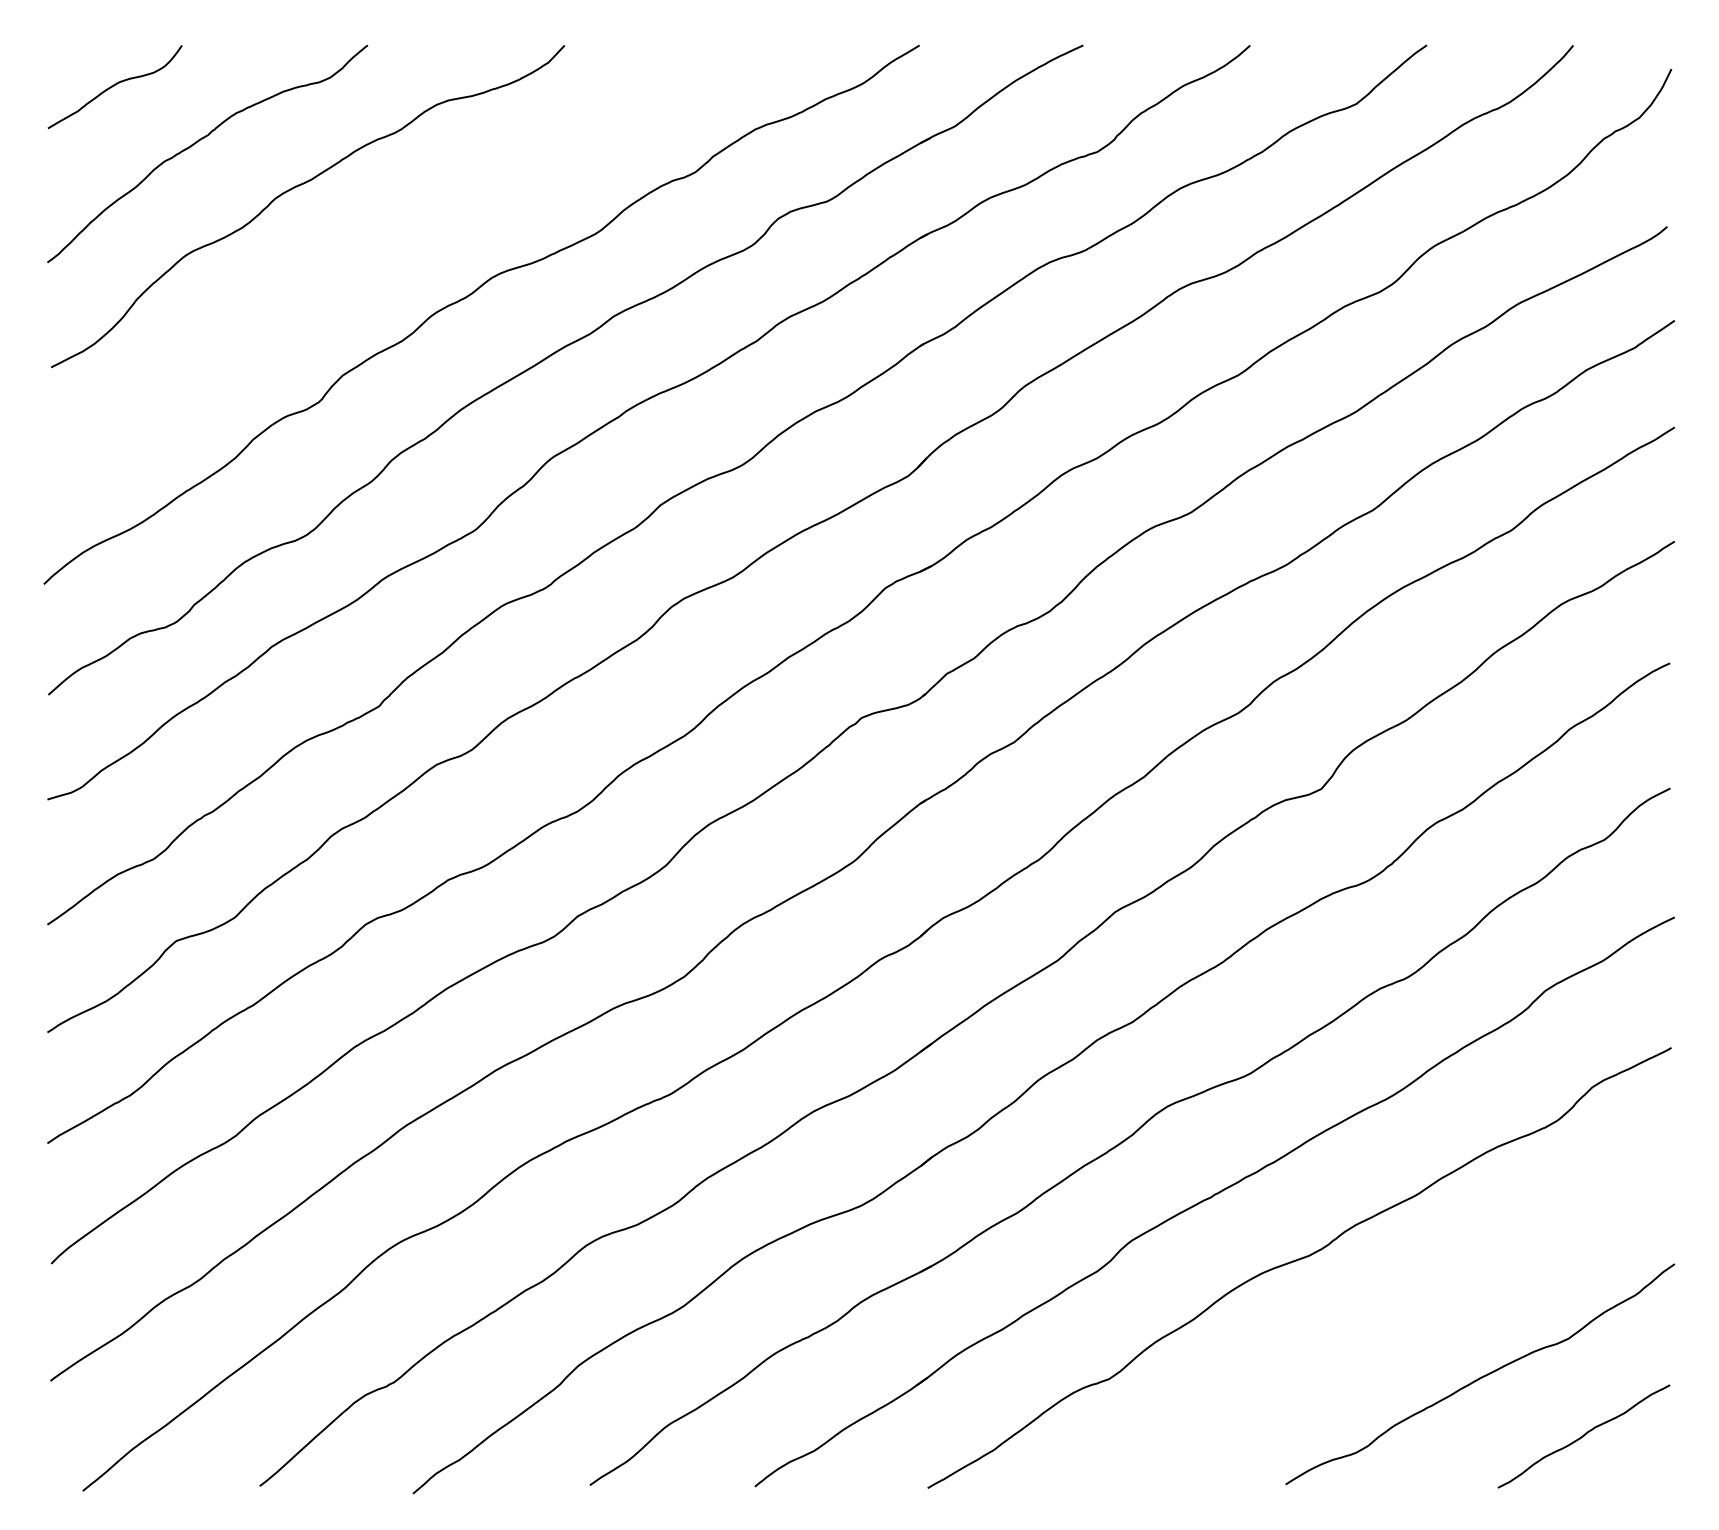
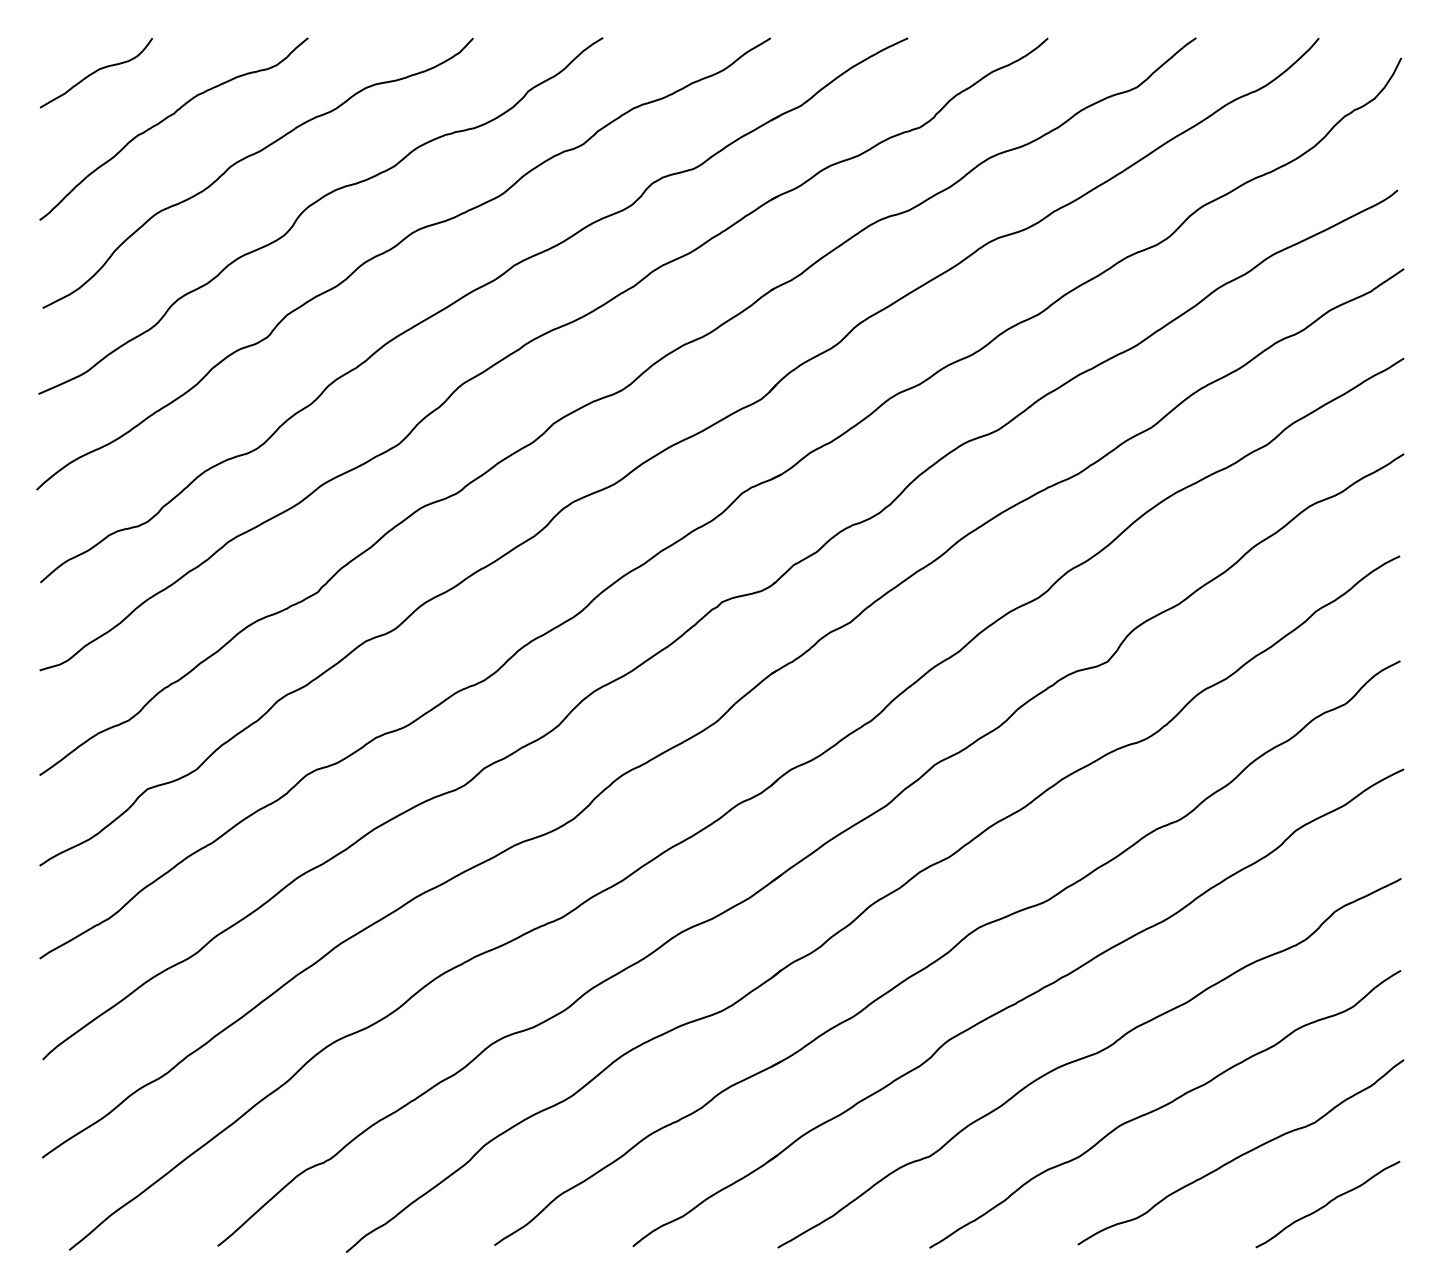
curve: (372, 244) -> (312, 205), added
curve: (1387, 1320) -> (1163, 1107), added

